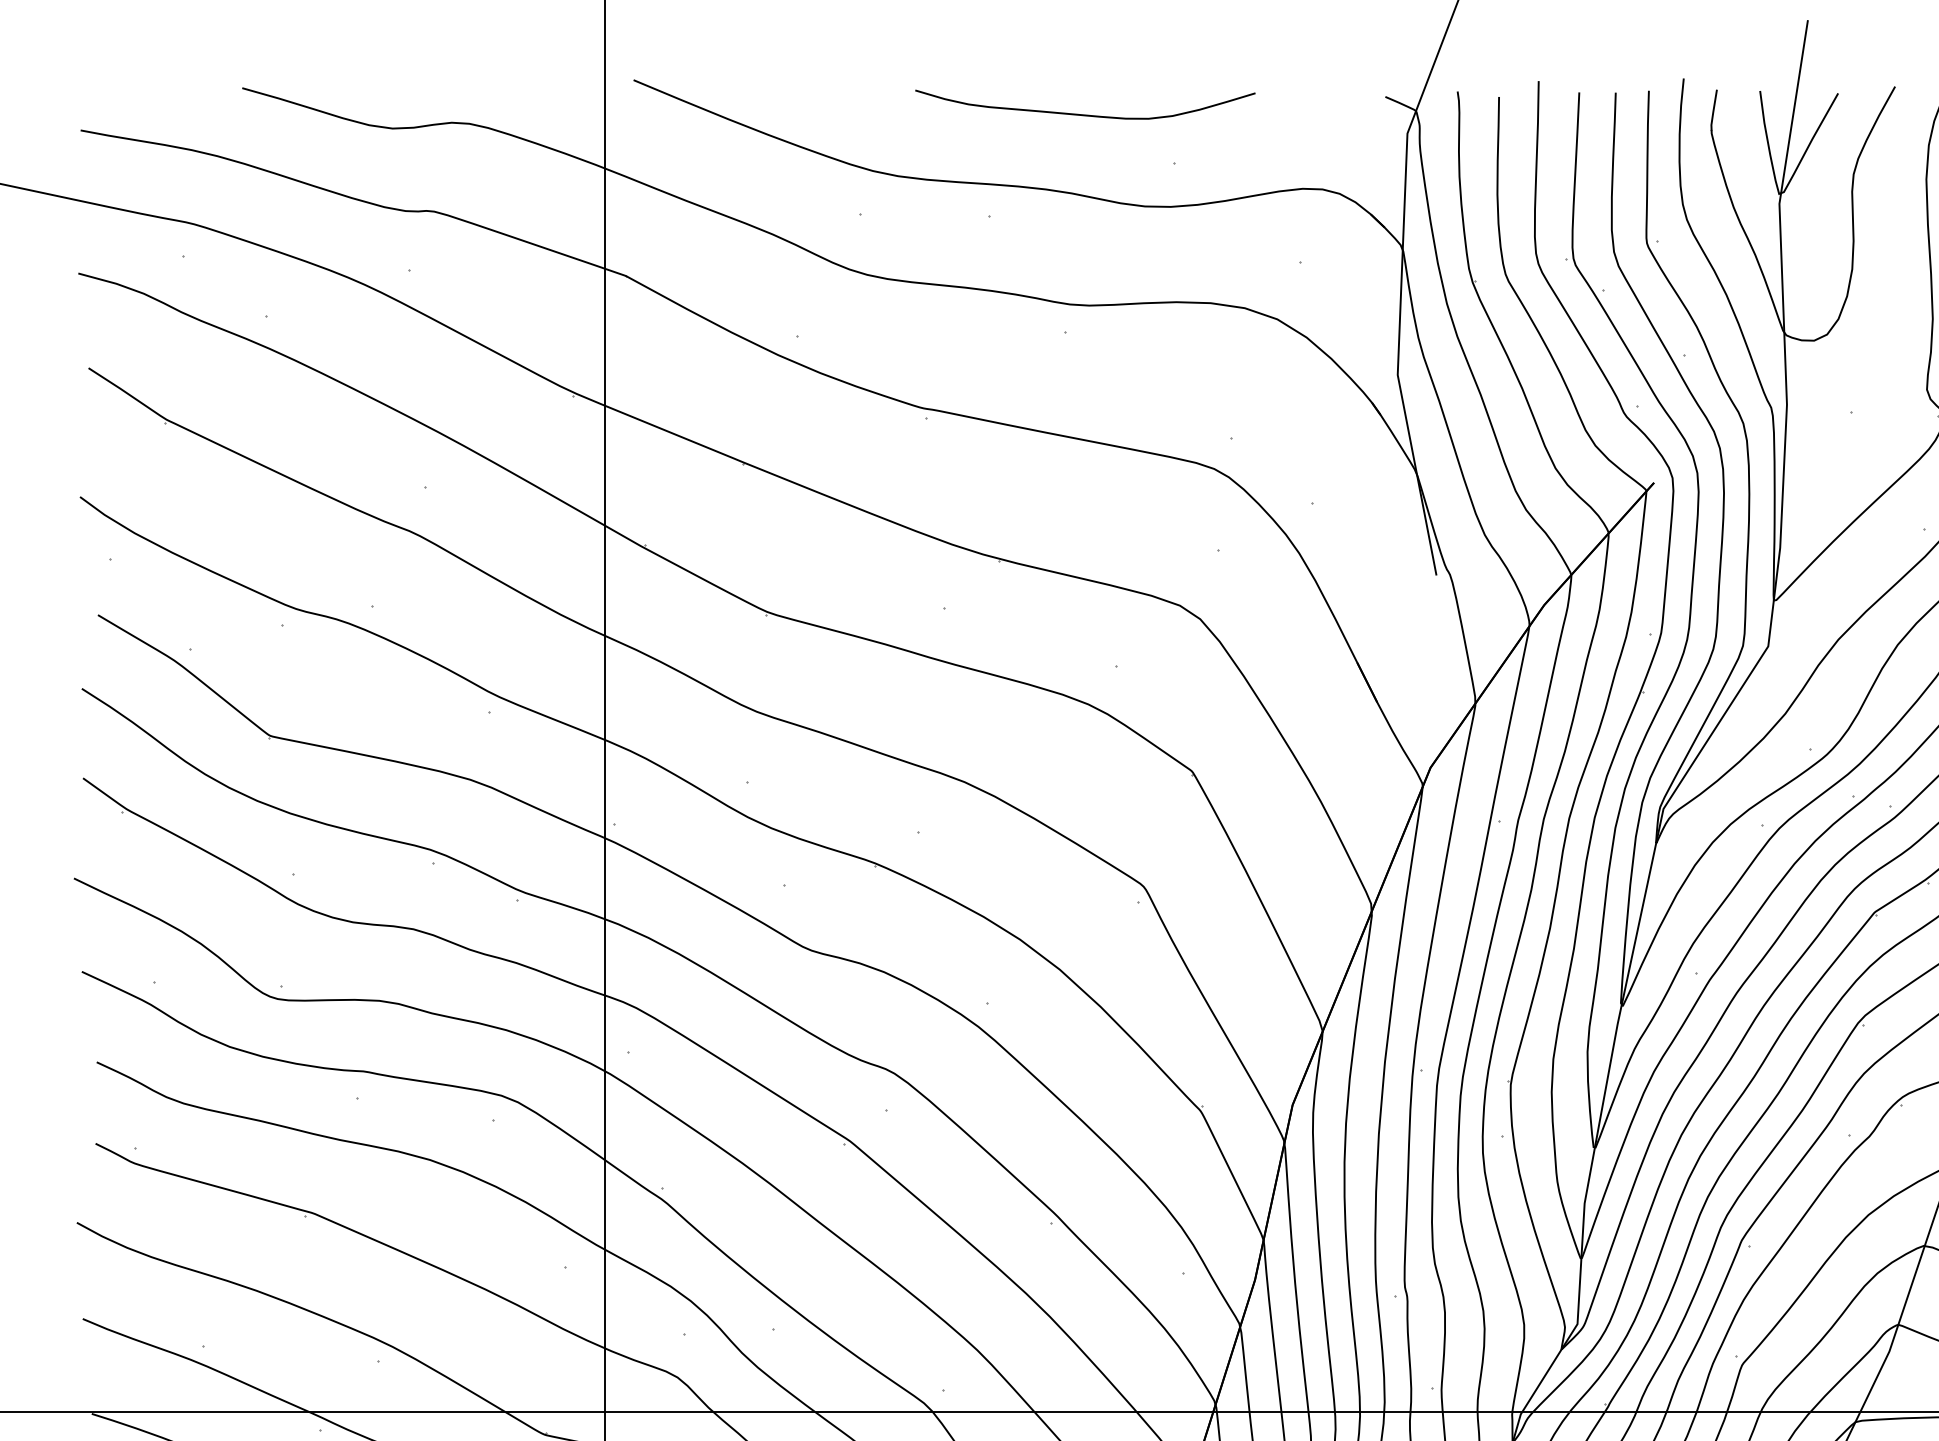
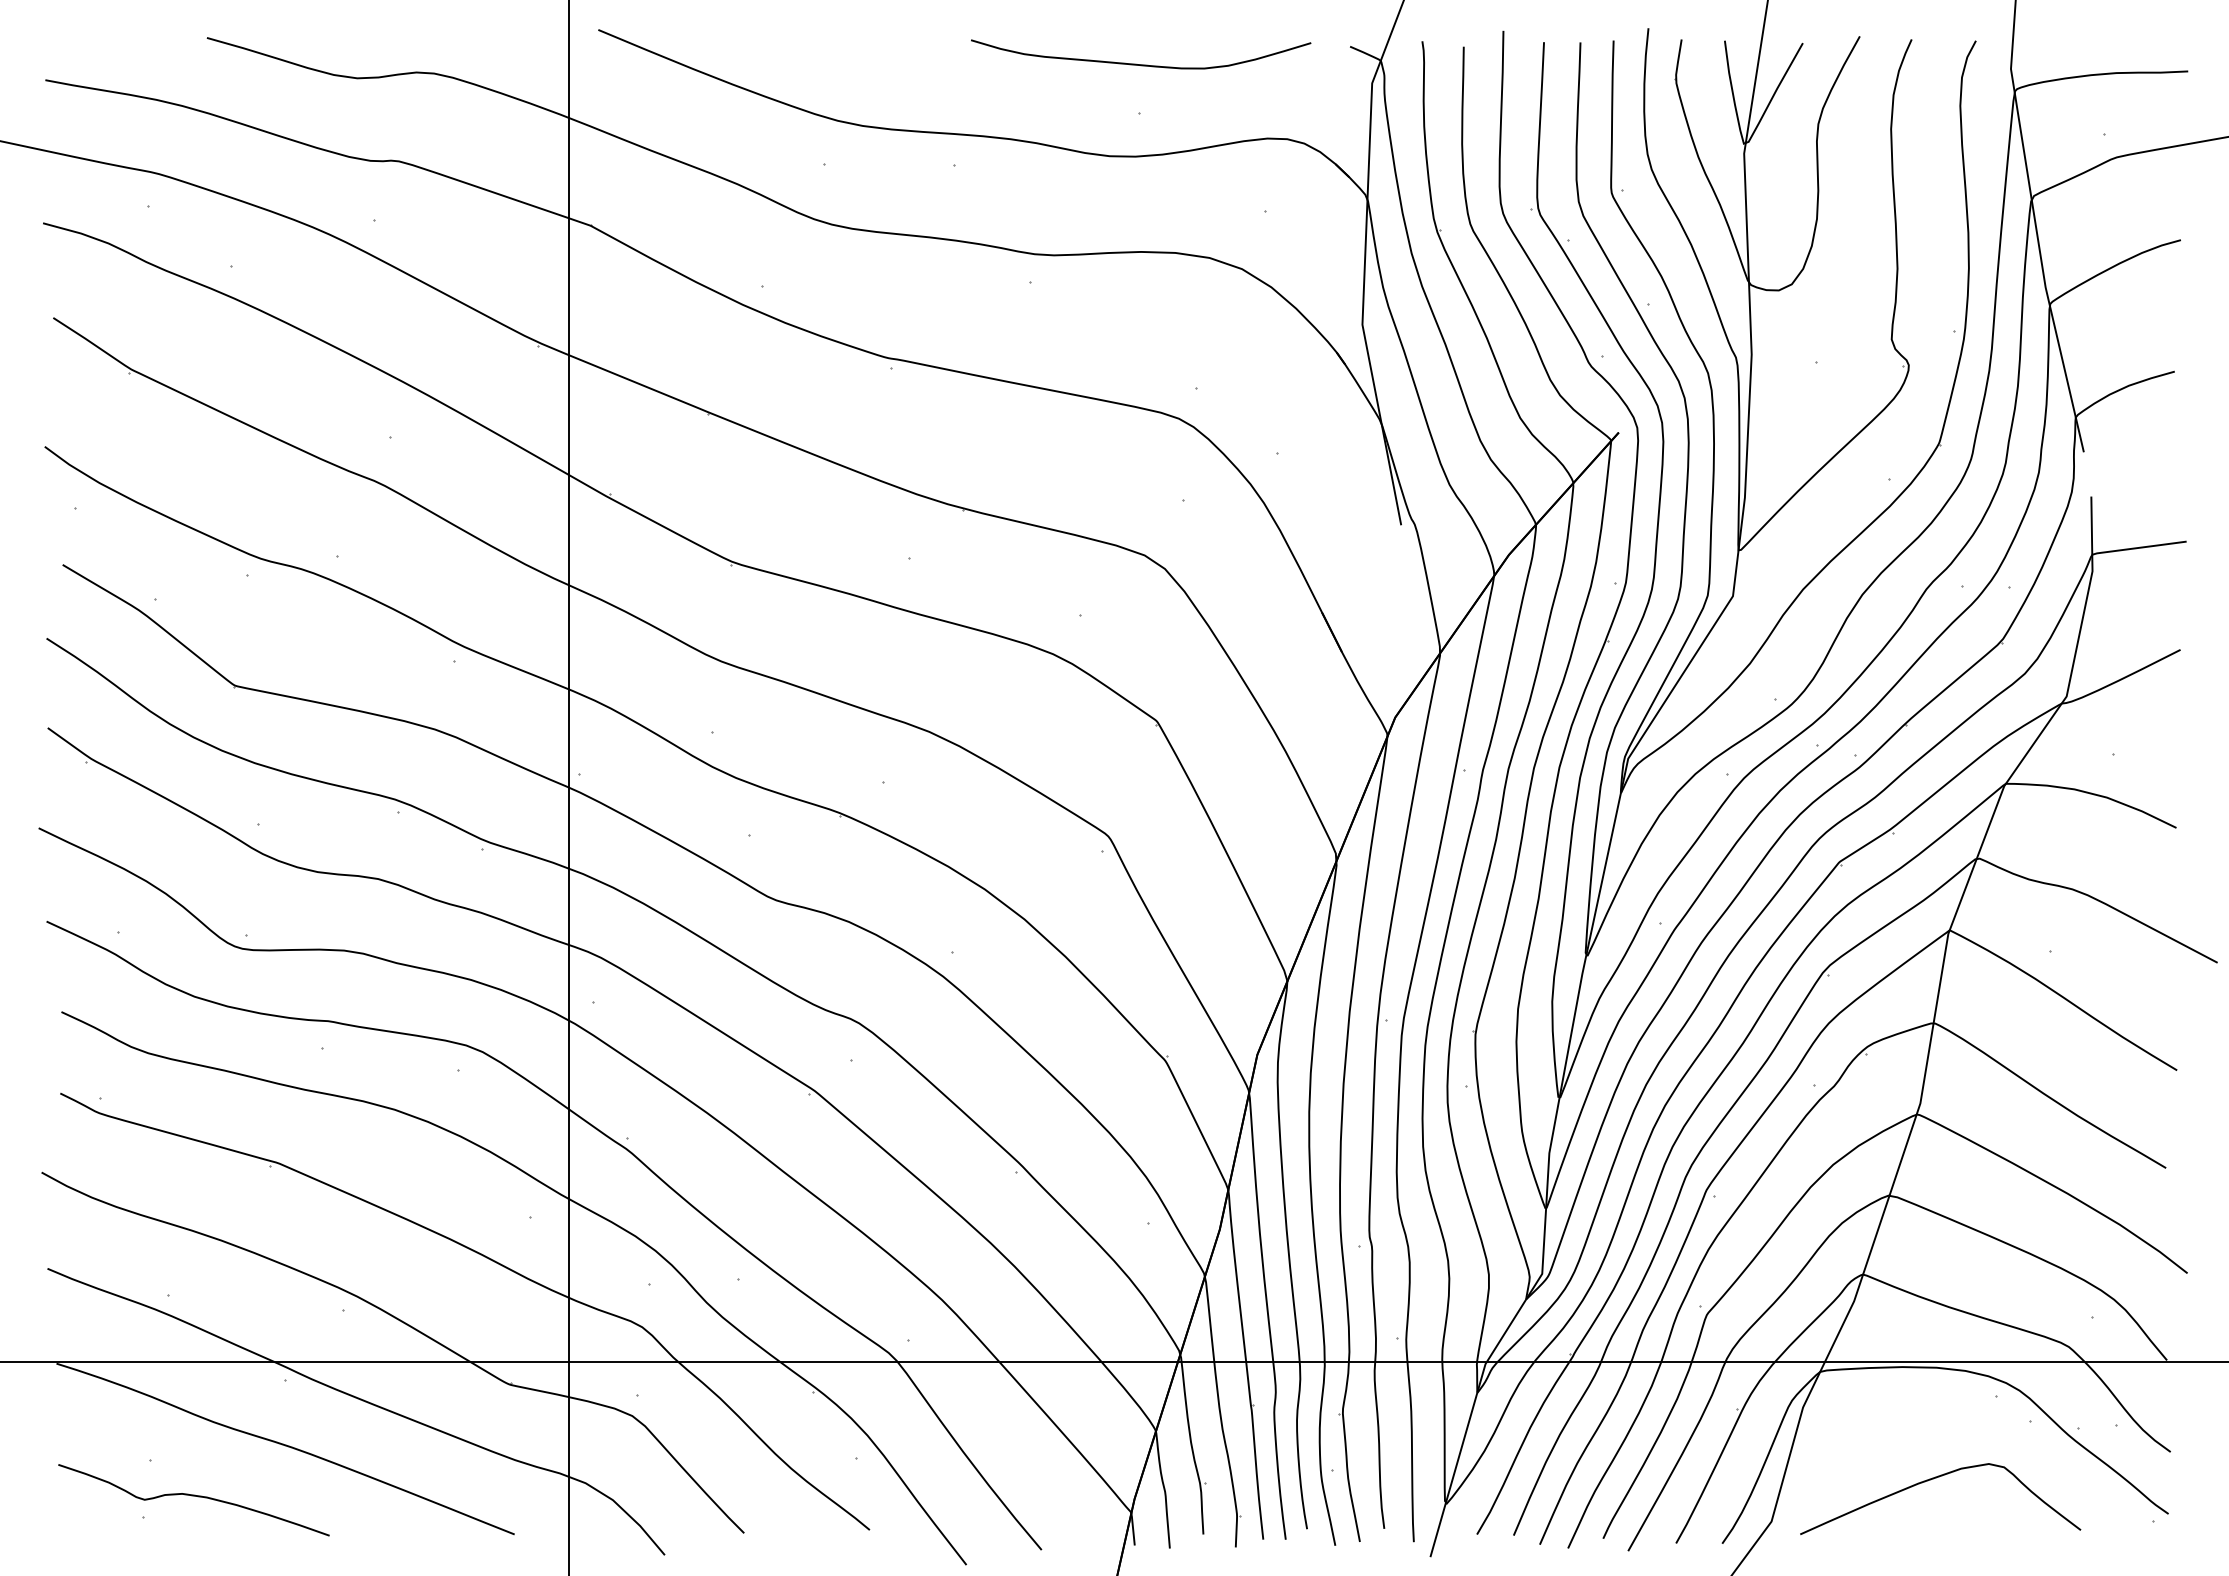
curve: (1085, 114) -> (1141, 64), moved

